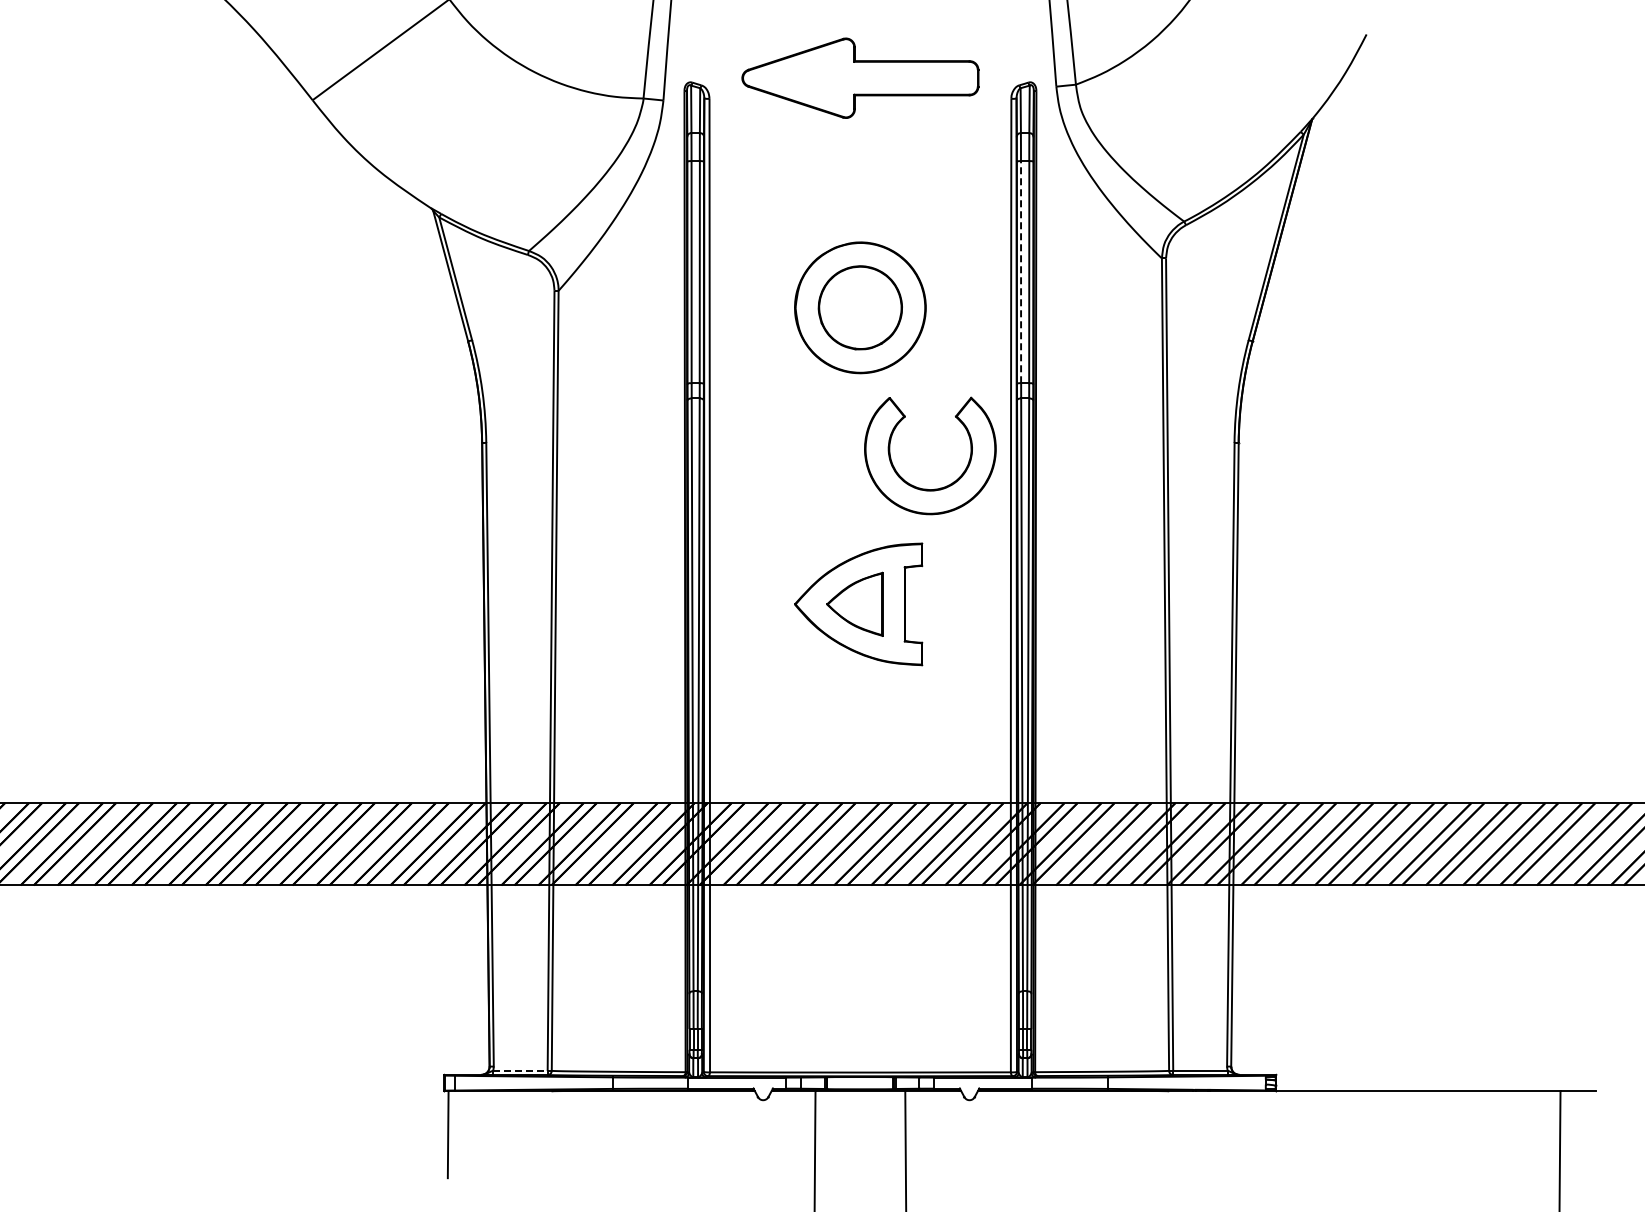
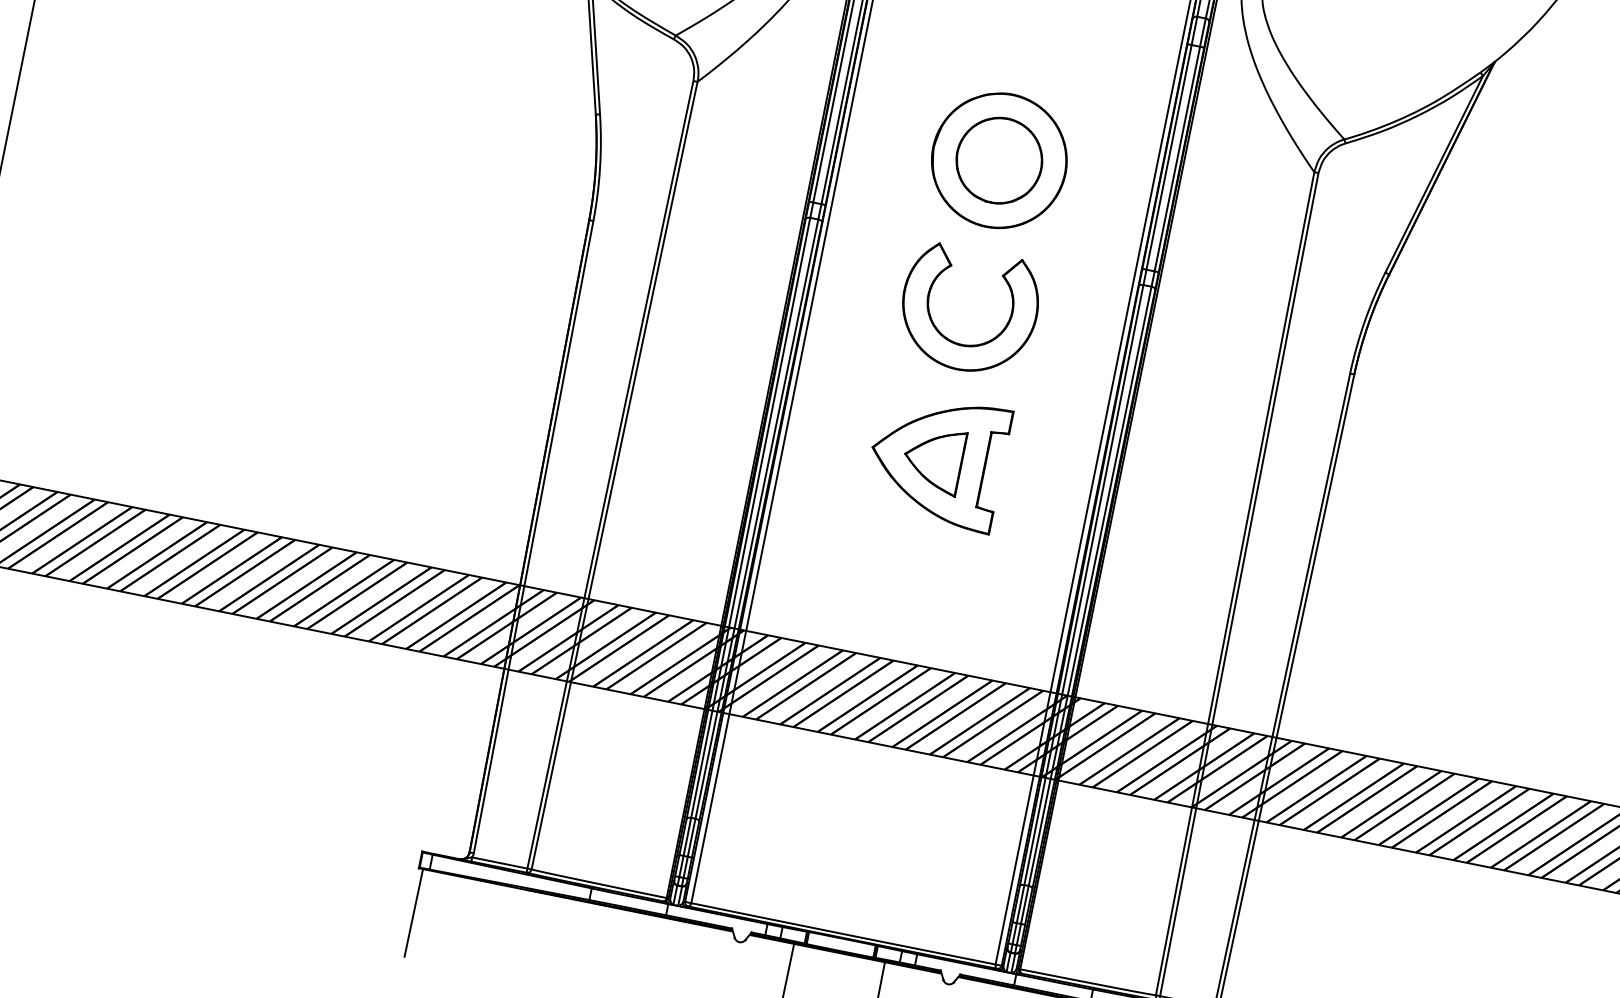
line: (1021, 271) -> (1169, 156), dashed -> solid
part: (926, 488) -> (958, 342), moved
line: (520, 1070) -> (500, 862), dashed -> solid

